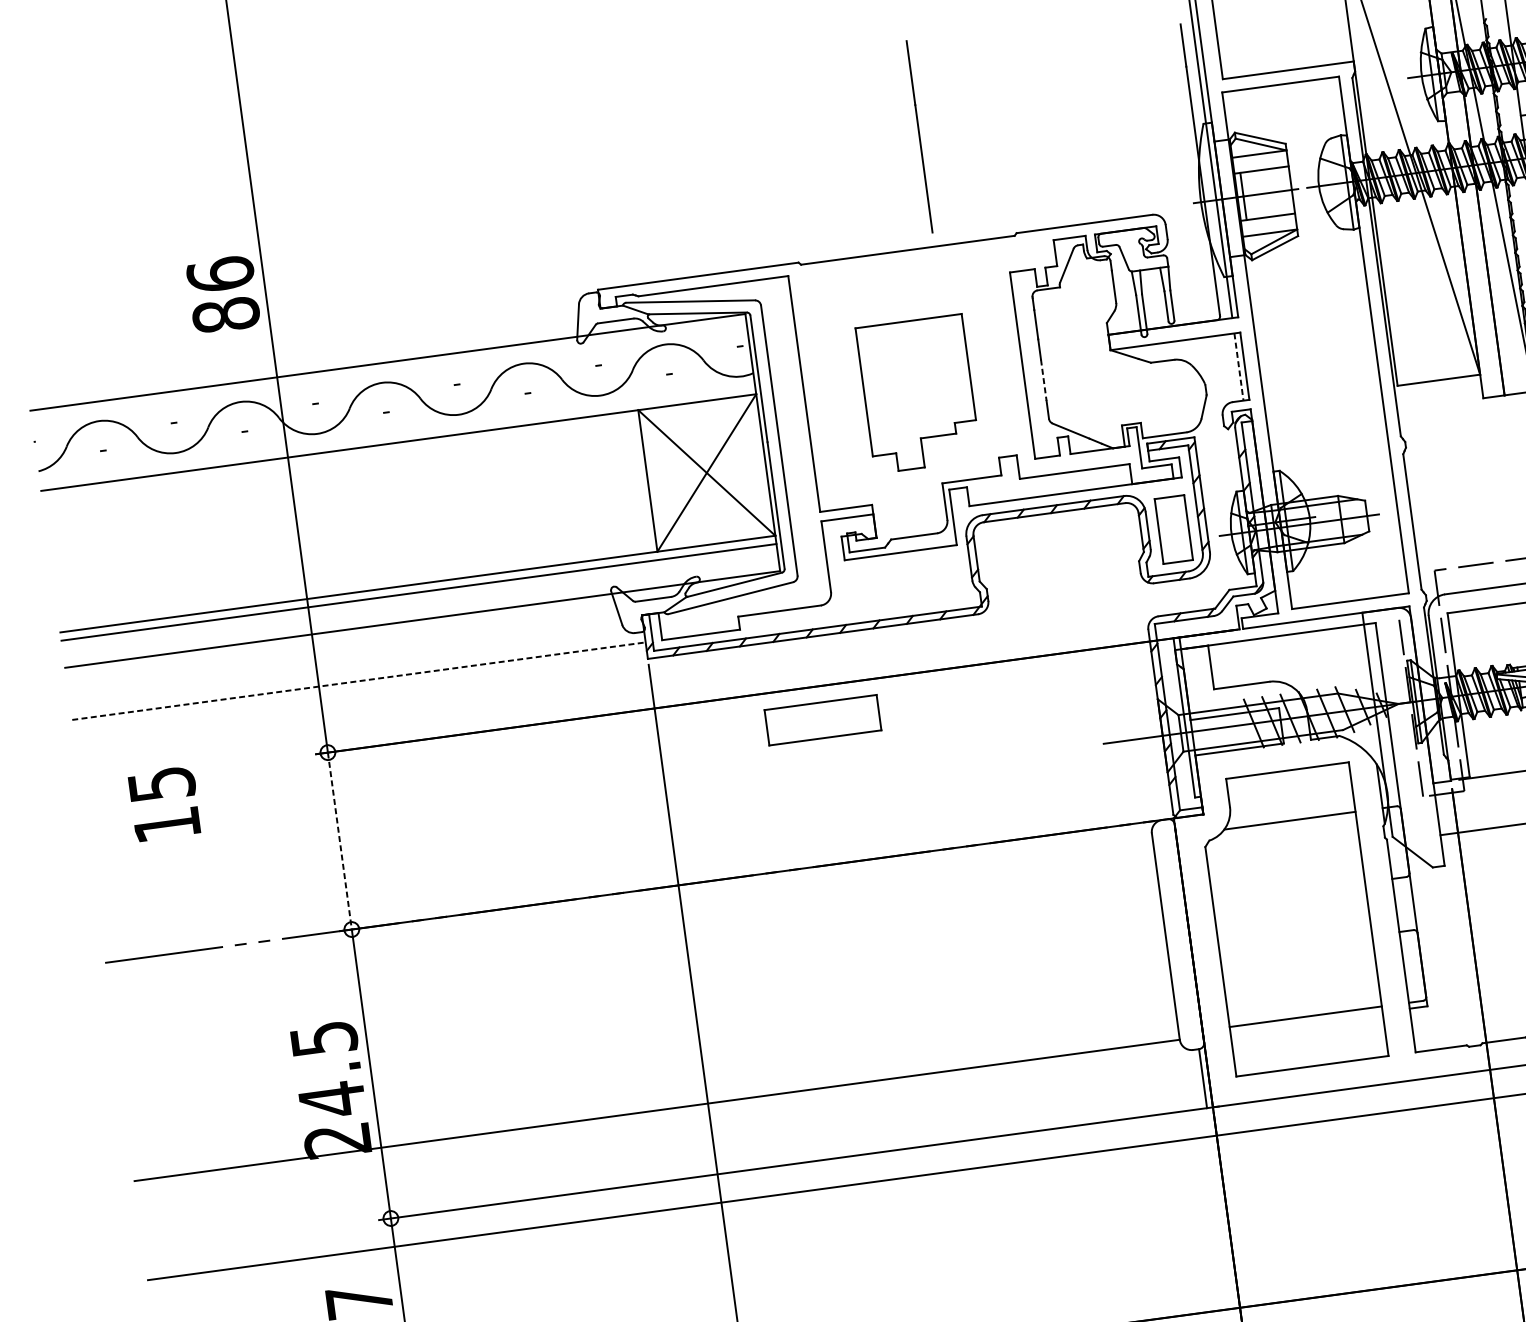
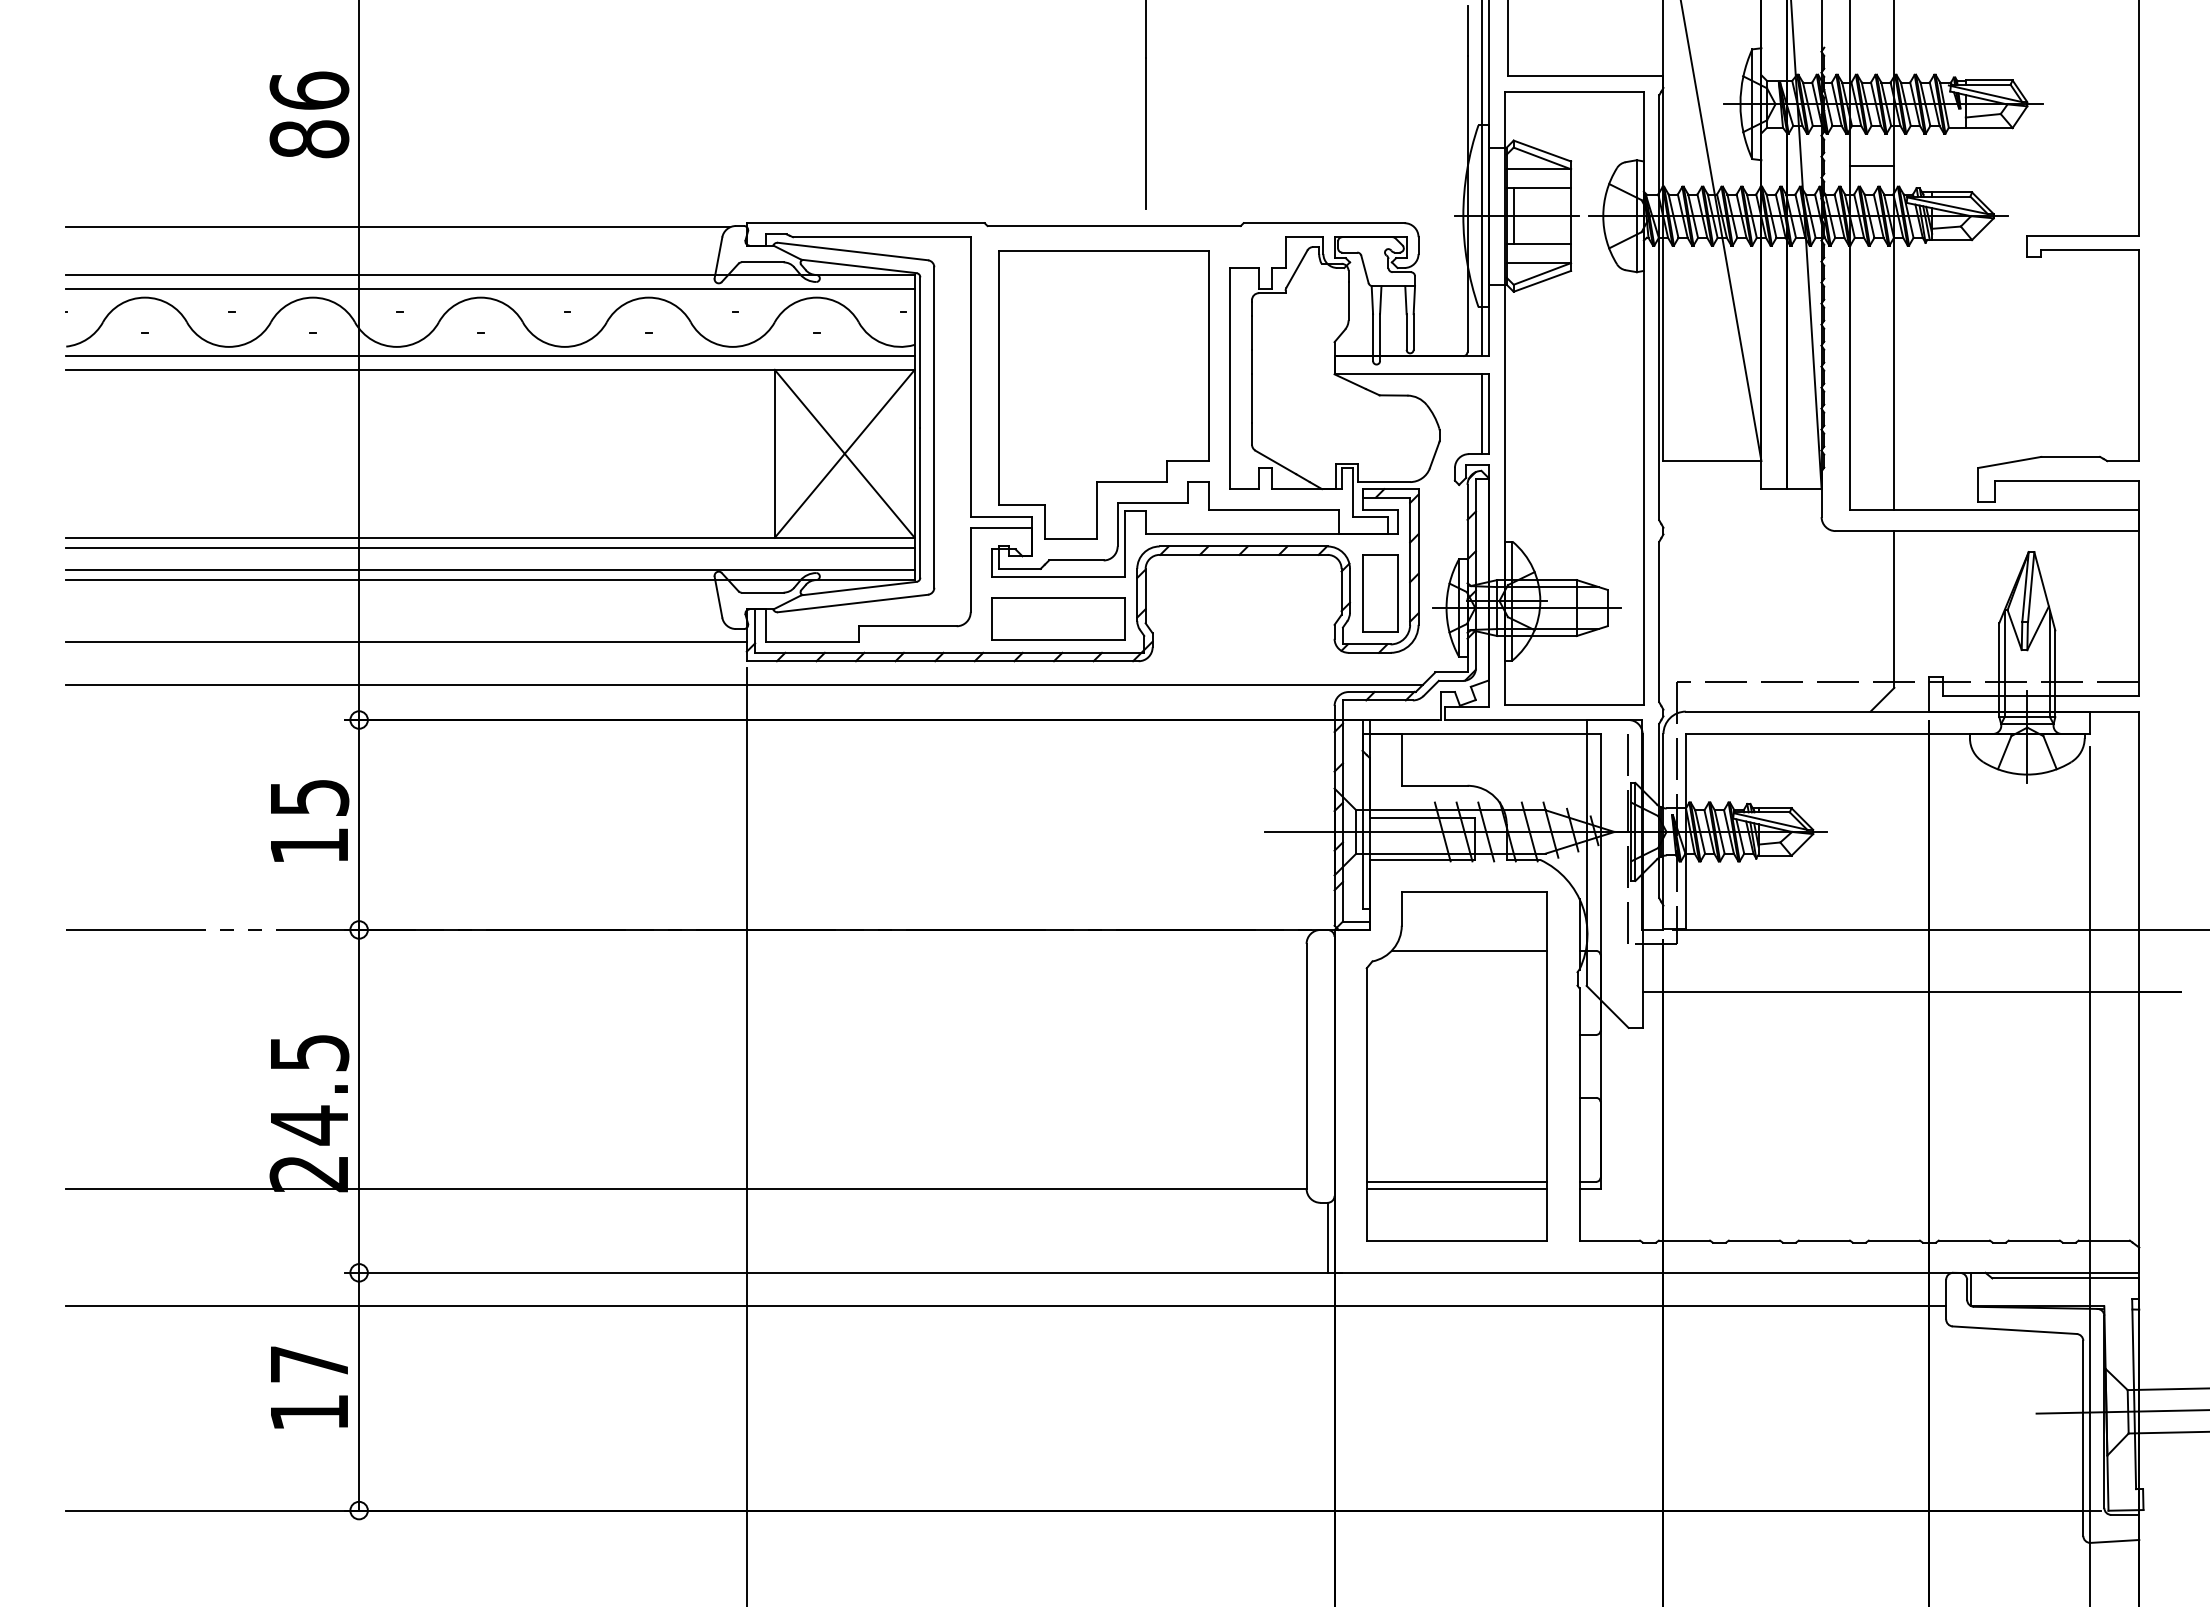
text: (223, 294) -> (309, 114), moved
line: (304, 333) -> (397, 227), added
line: (1238, 367) -> (1481, 414), dashed -> solid
line: (389, 374) -> (490, 288), added
line: (1044, 380) -> (1252, 399), dashed -> solid
part: (918, 393) -> (1103, 394), size x1.67
line: (397, 430) -> (490, 355), added
line: (421, 611) -> (490, 570), added
line: (648, 679) -> (744, 685), added
line: (359, 680) -> (407, 641), dashed -> solid
part: (823, 719) -> (1058, 618), moved
text: (165, 803) -> (310, 820), moved
line: (340, 840) -> (359, 824), dashed -> solid
line: (1306, 1022) -> (1456, 1188), added

